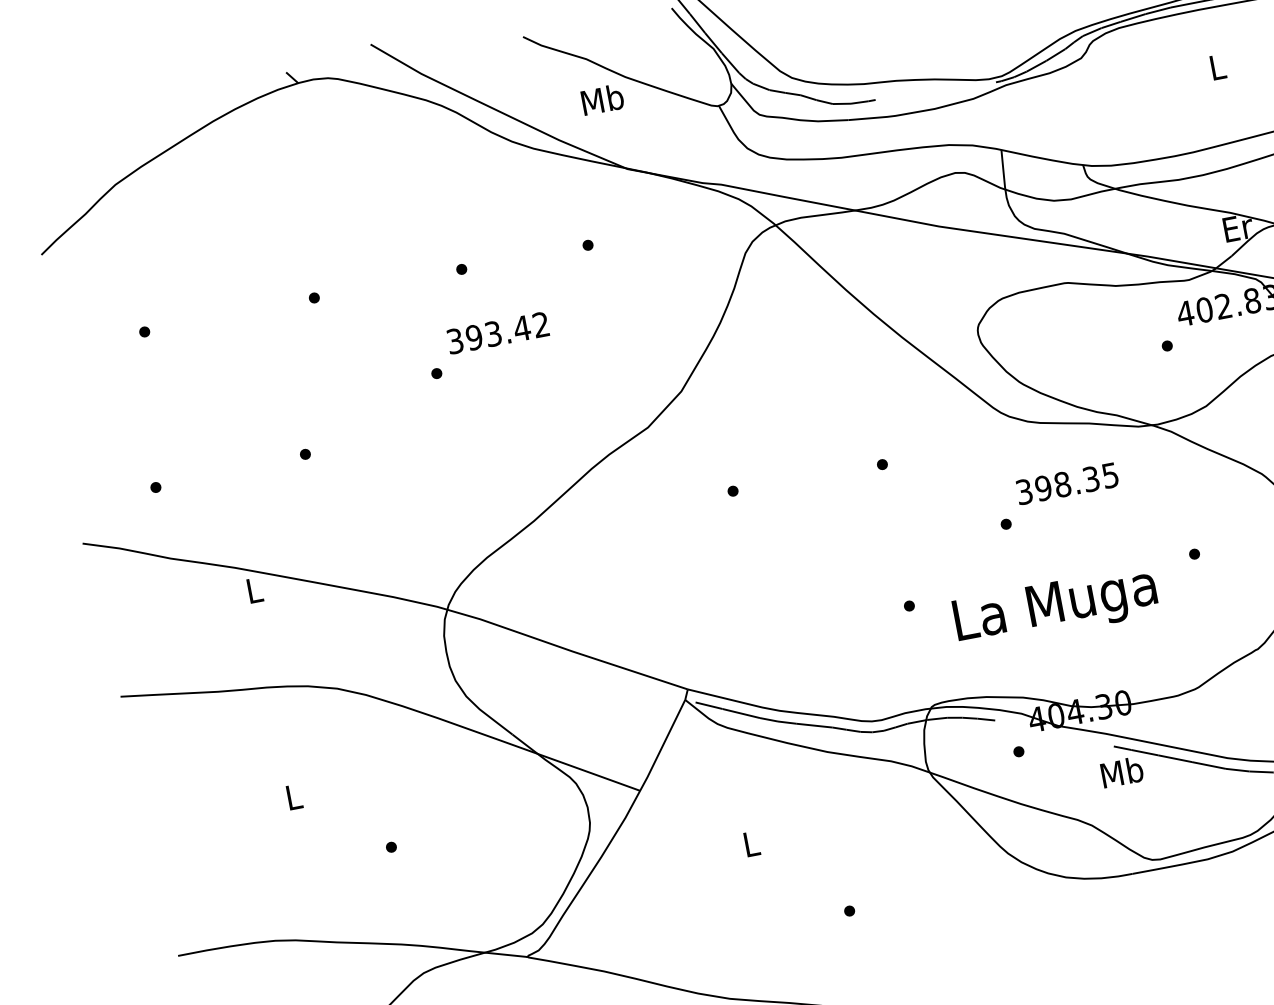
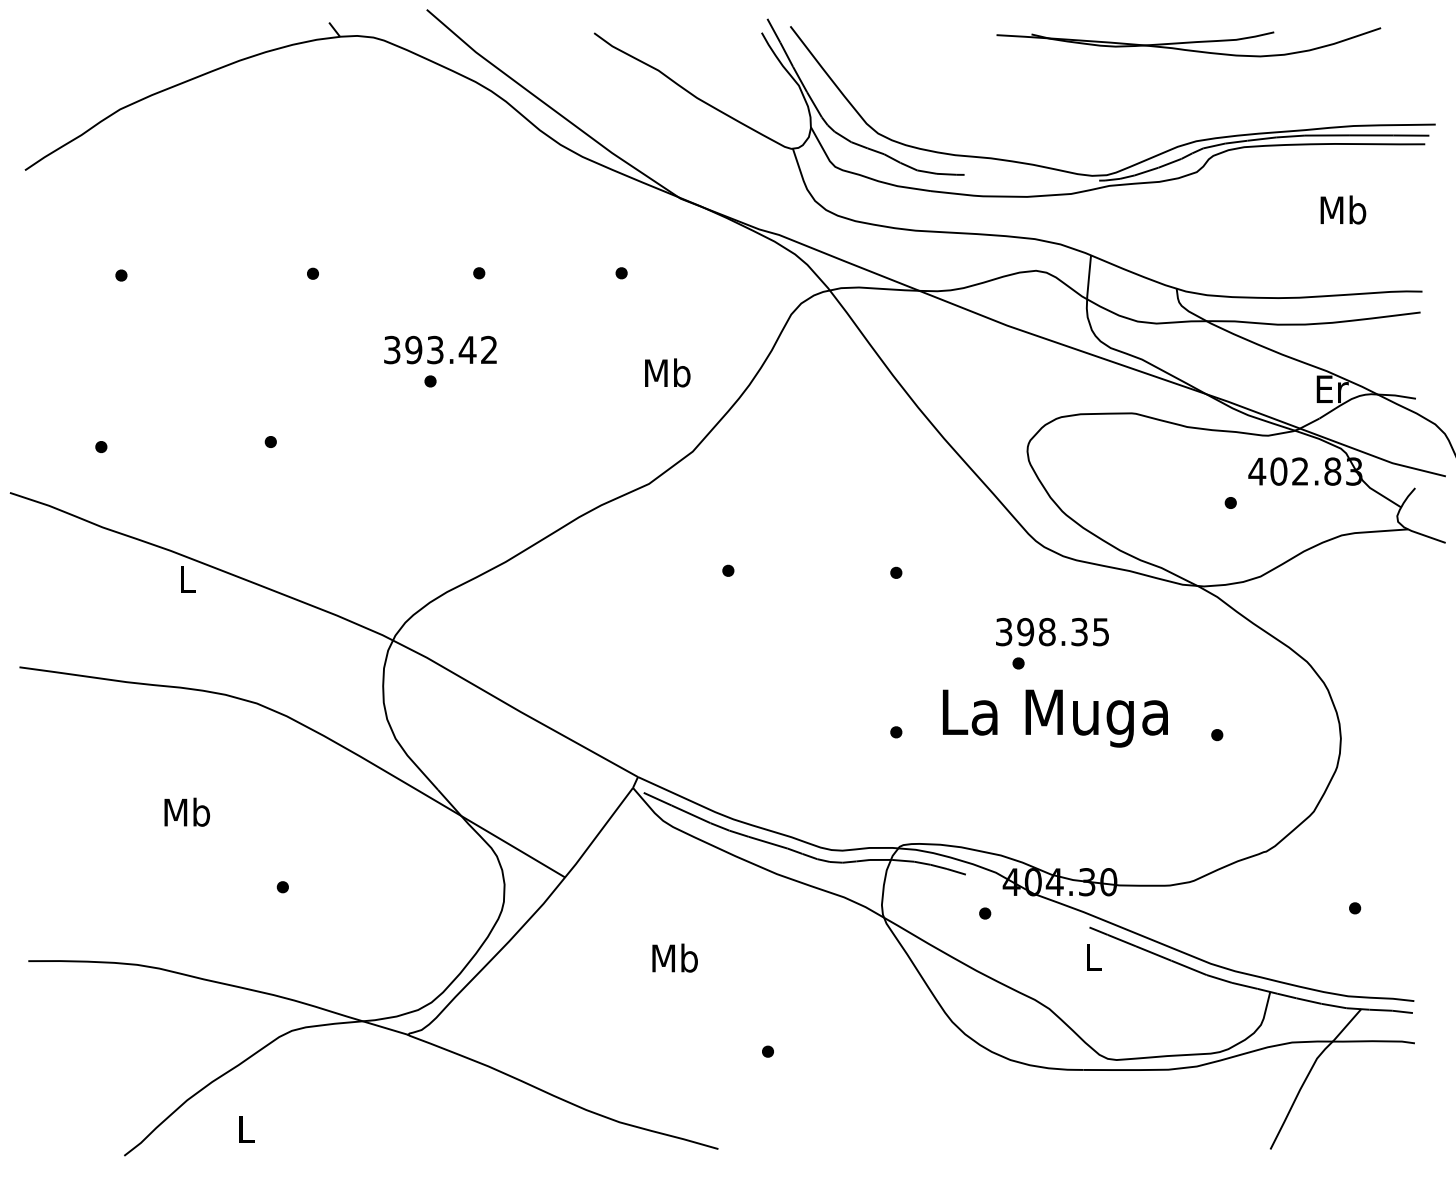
text: (1217, 66) -> (1343, 209), L -> Mb
text: (602, 99) -> (667, 372), moved
text: (497, 332) -> (440, 349), moved
text: (1067, 484) -> (1052, 632), moved
text: (1056, 607) -> (1055, 718), moved
text: (1122, 771) -> (1093, 956), Mb -> L
text: (294, 796) -> (187, 811), L -> Mb
text: (750, 843) -> (674, 957), L -> Mb

